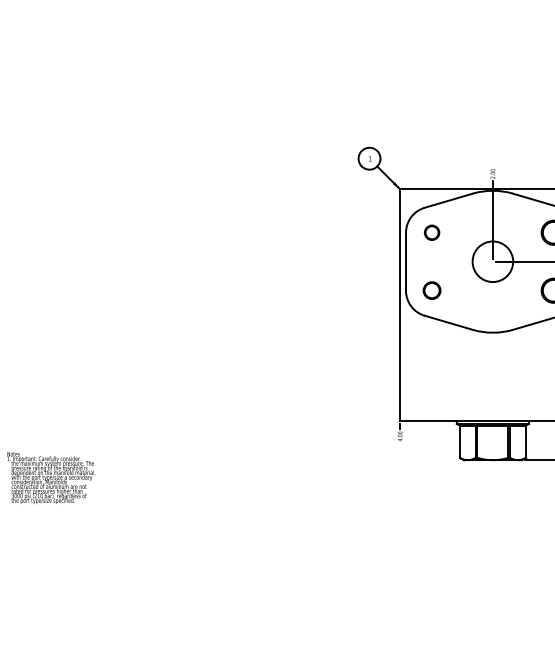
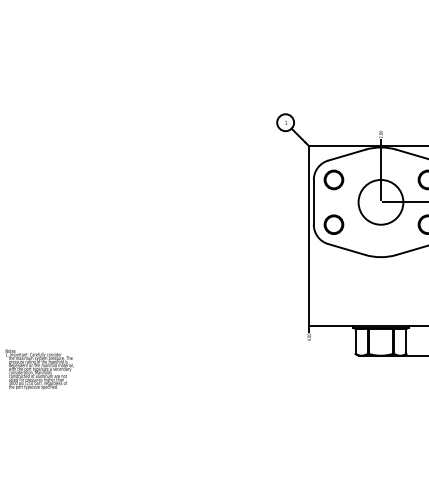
part: (431, 232) -> (333, 179), size x1.67
circle: (492, 260) -> (380, 201), size x1.43
part: (431, 290) -> (333, 224), size x1.43

